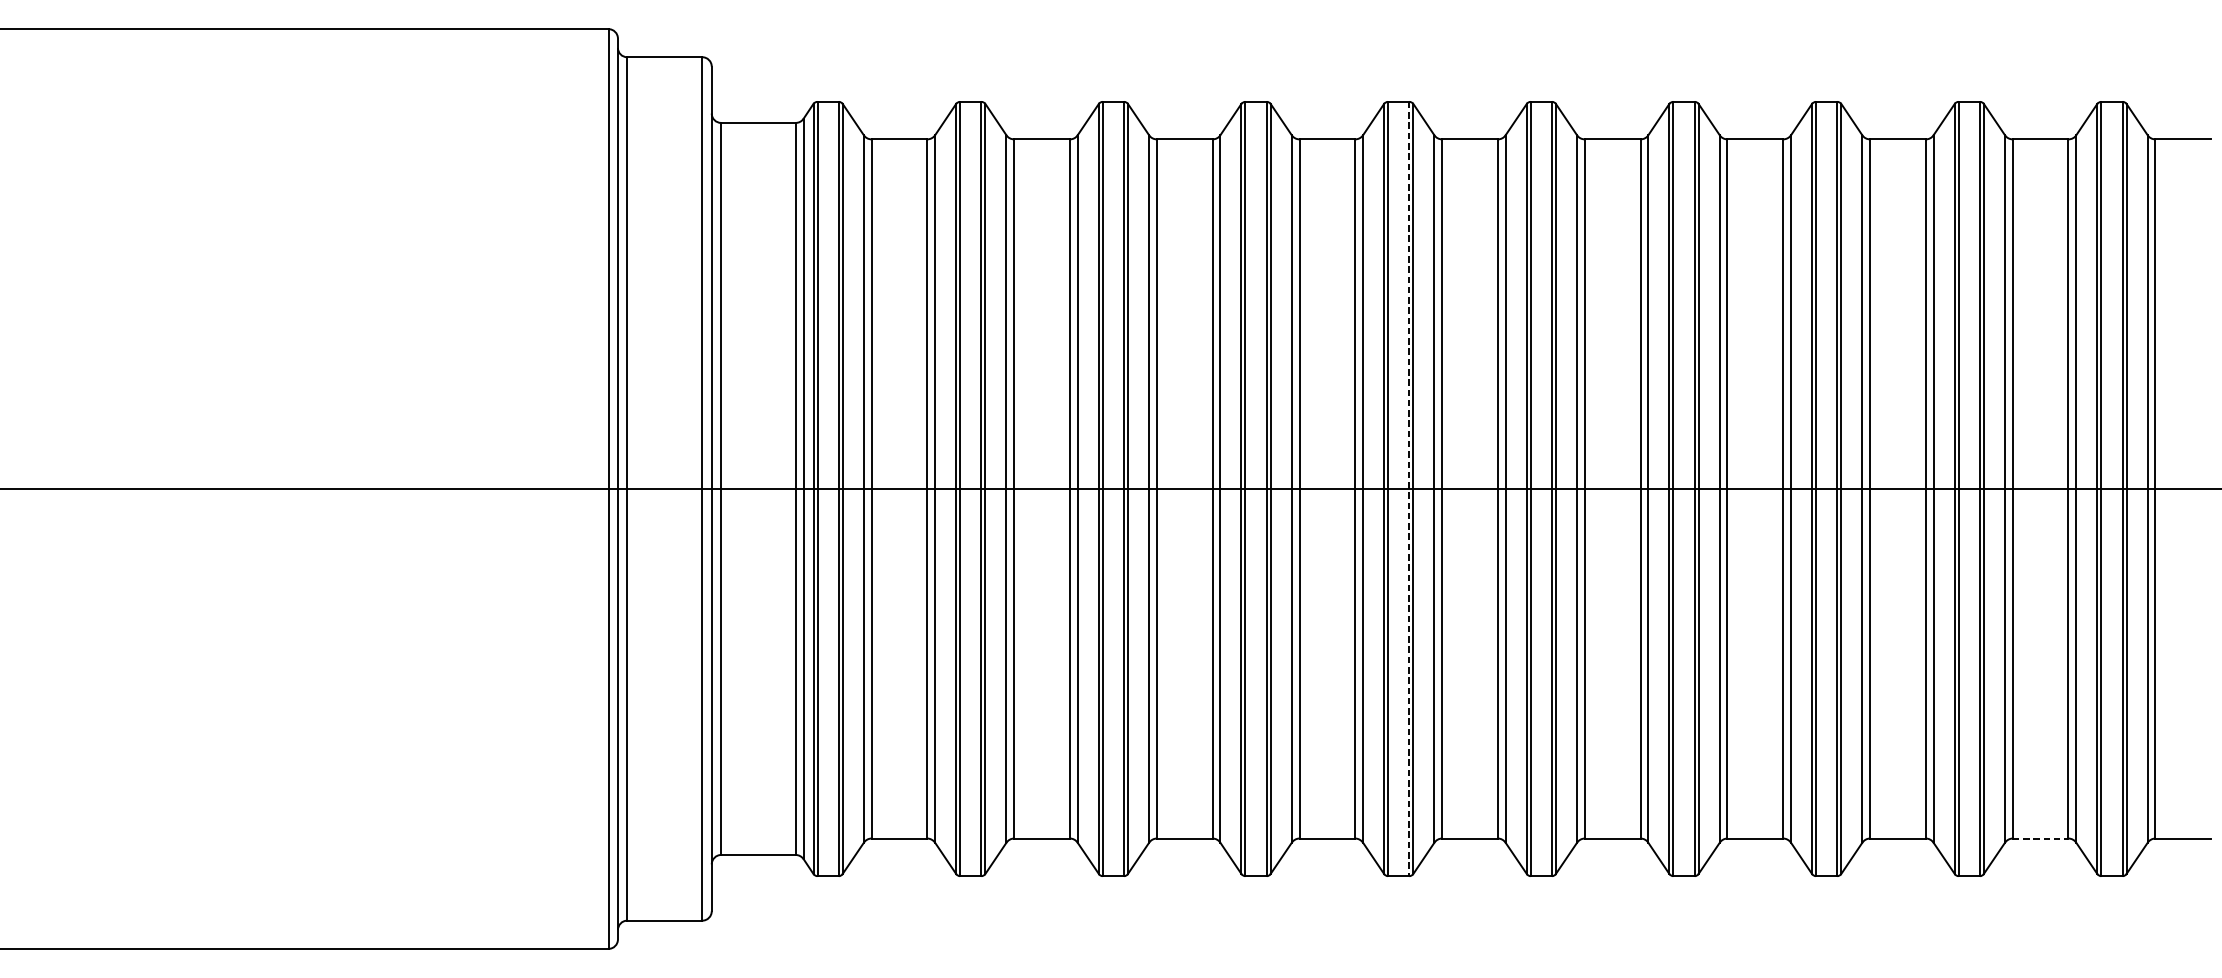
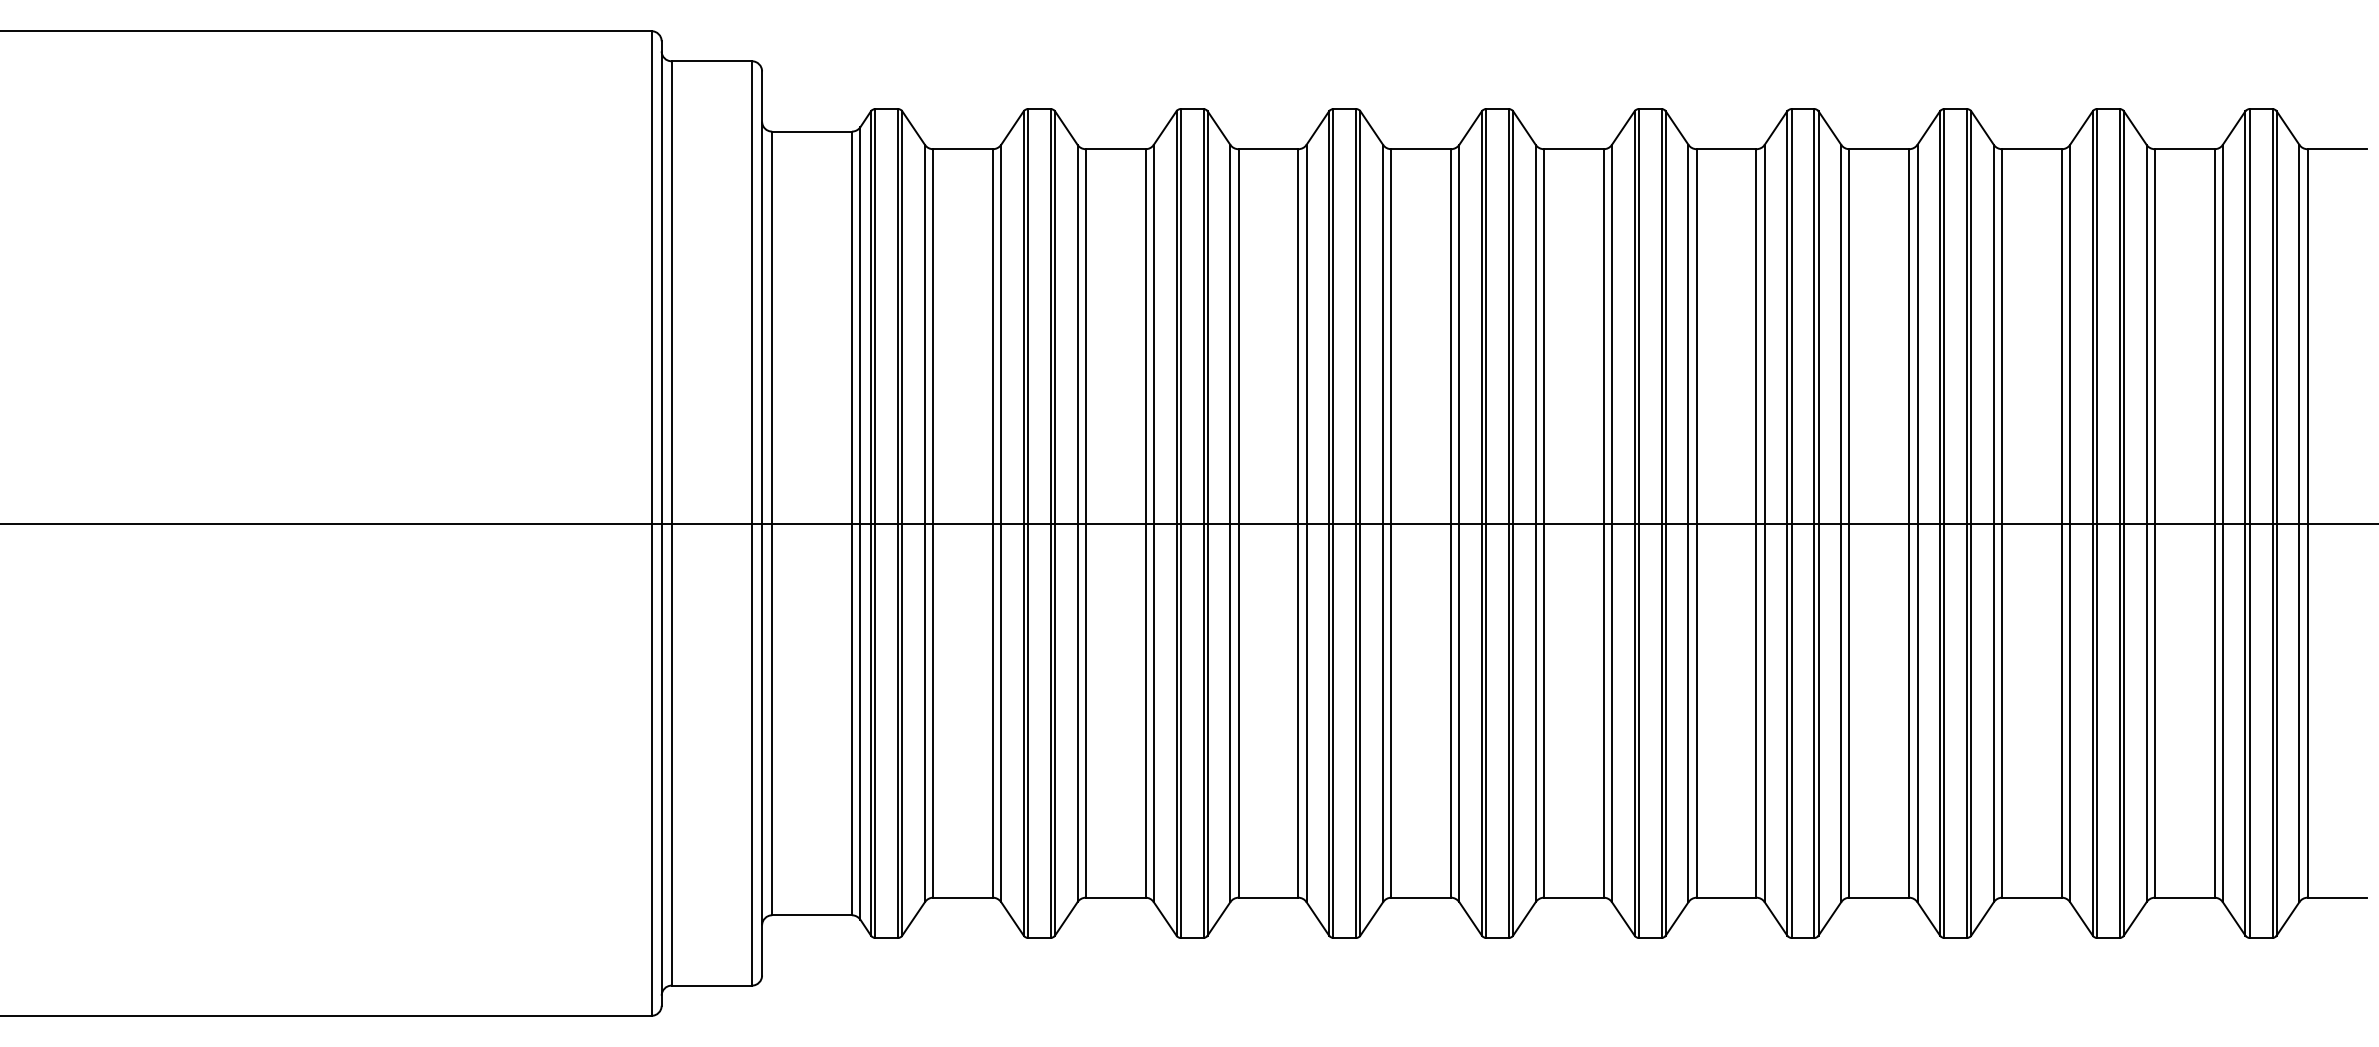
line: (1408, 489) -> (1508, 524), dashed -> solid
line: (2040, 838) -> (2184, 897), dashed -> solid

